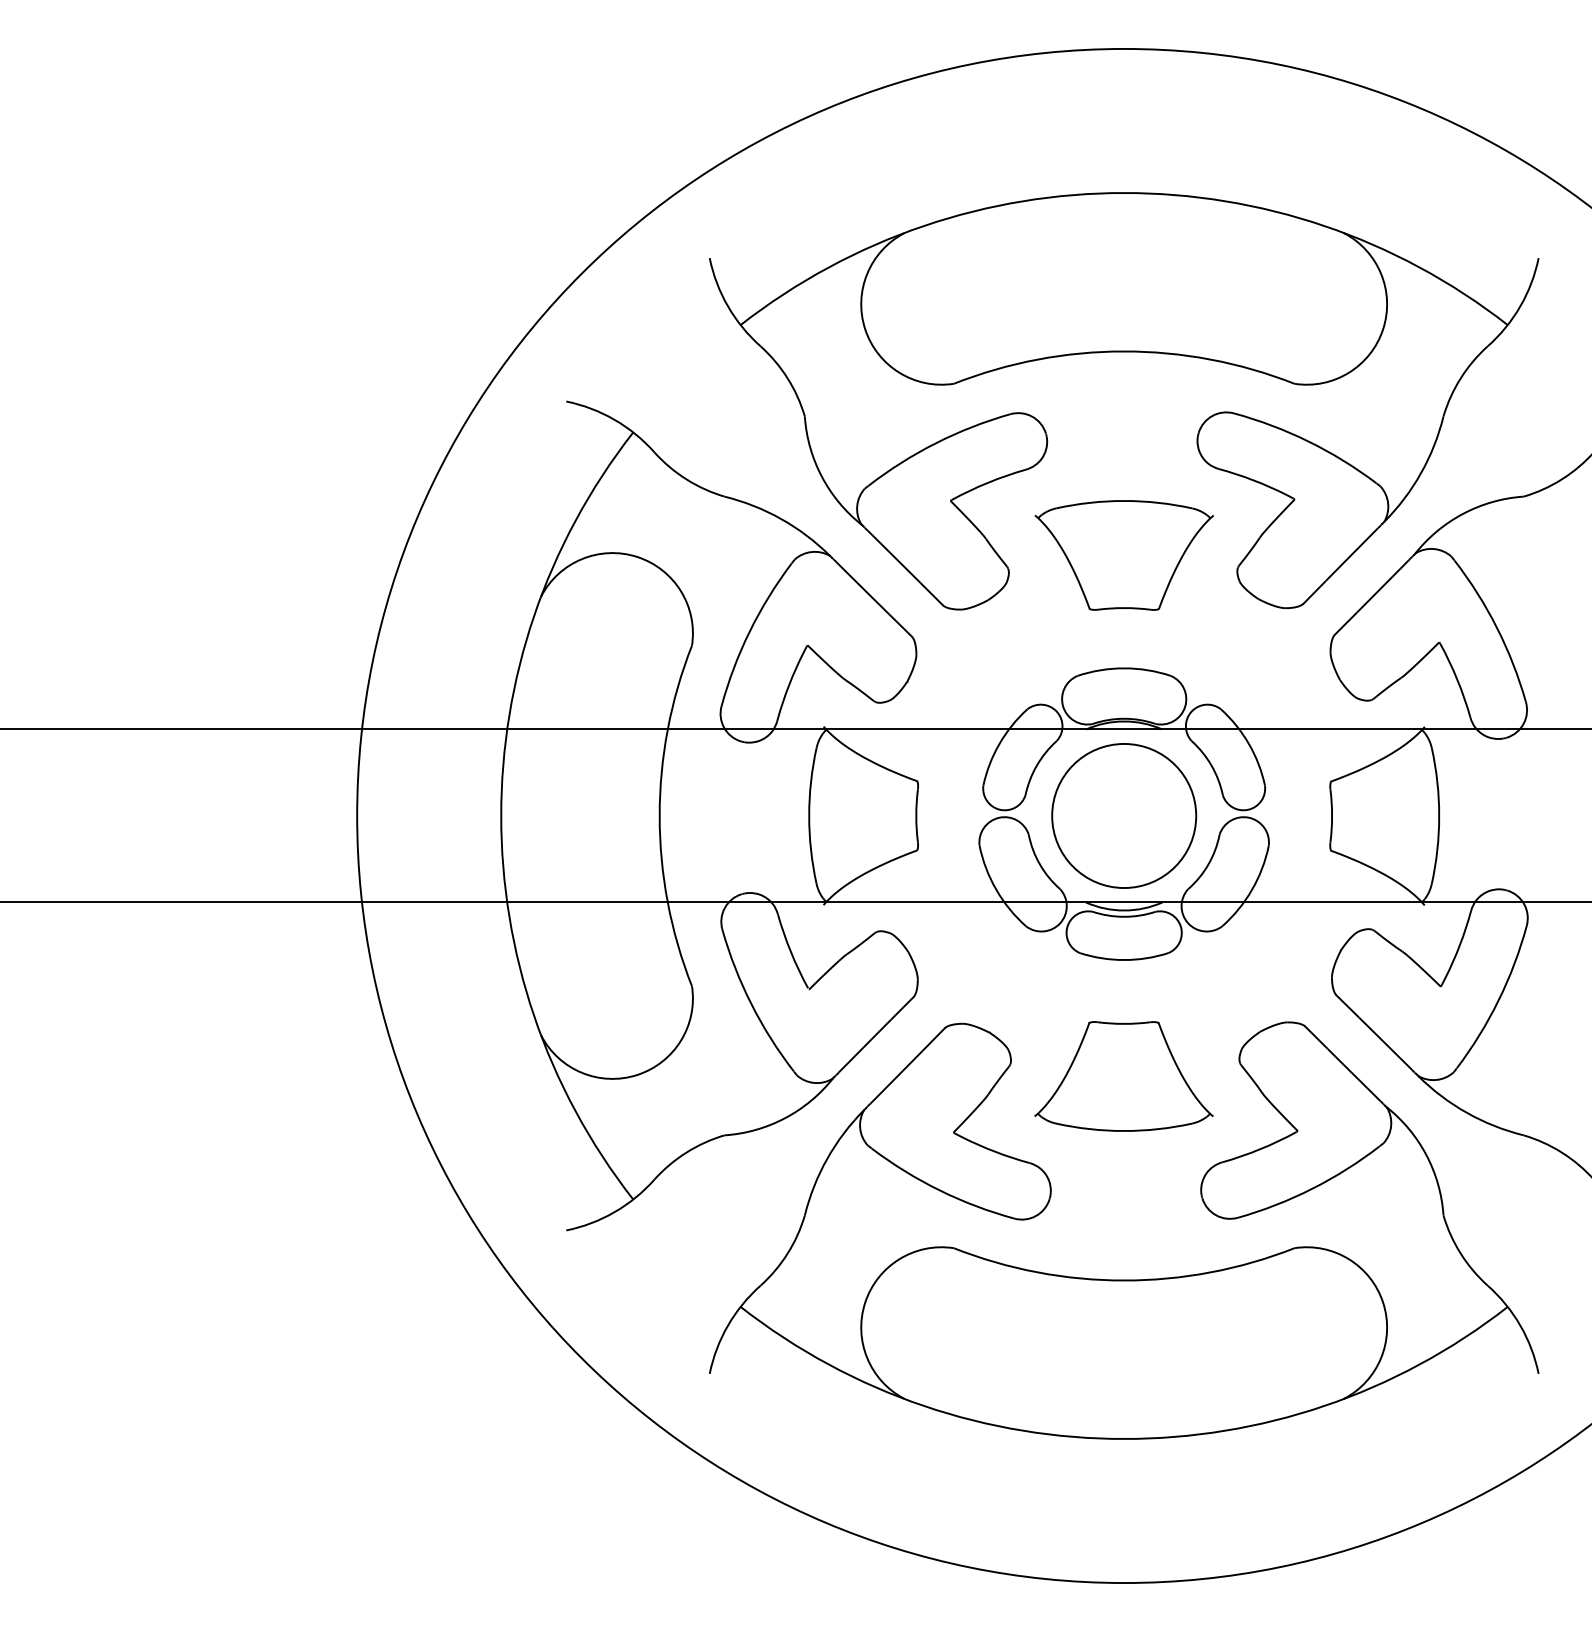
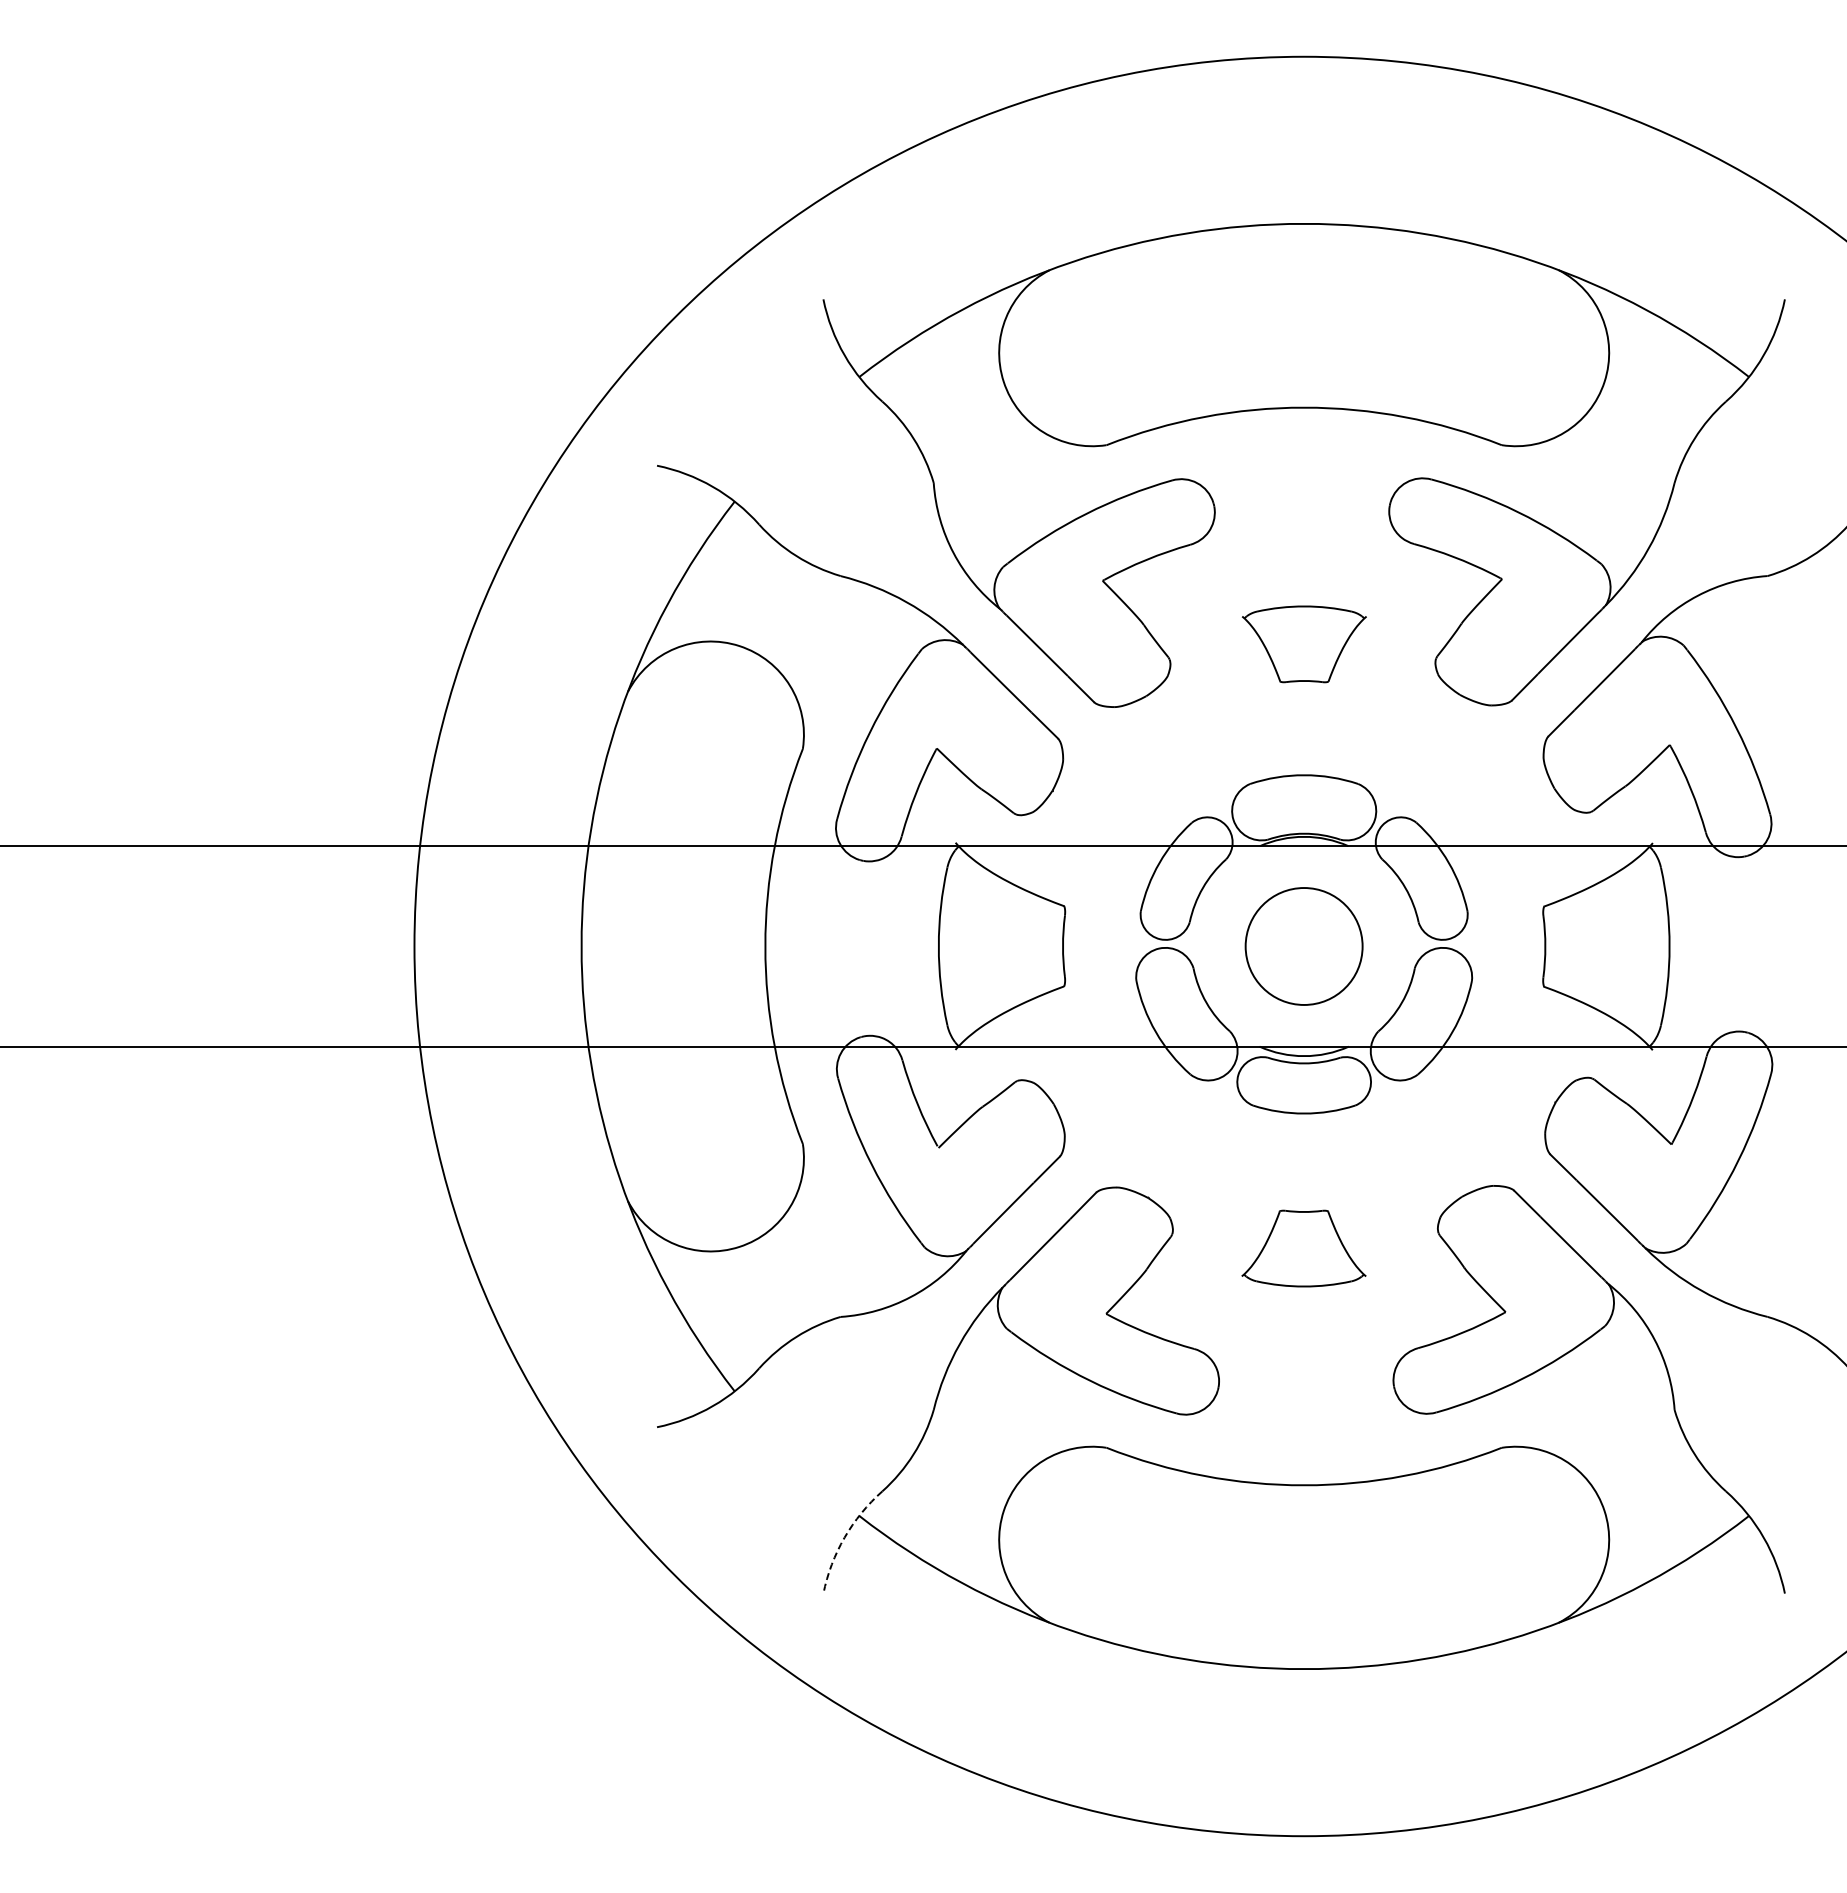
part: (1124, 555) -> (1304, 644), size x0.6
circle: (1123, 816) -> (1303, 946), size x0.7
part: (1123, 1076) -> (1303, 1248), size x0.6
arc: (727, 1325) -> (844, 1537), solid -> dashed

